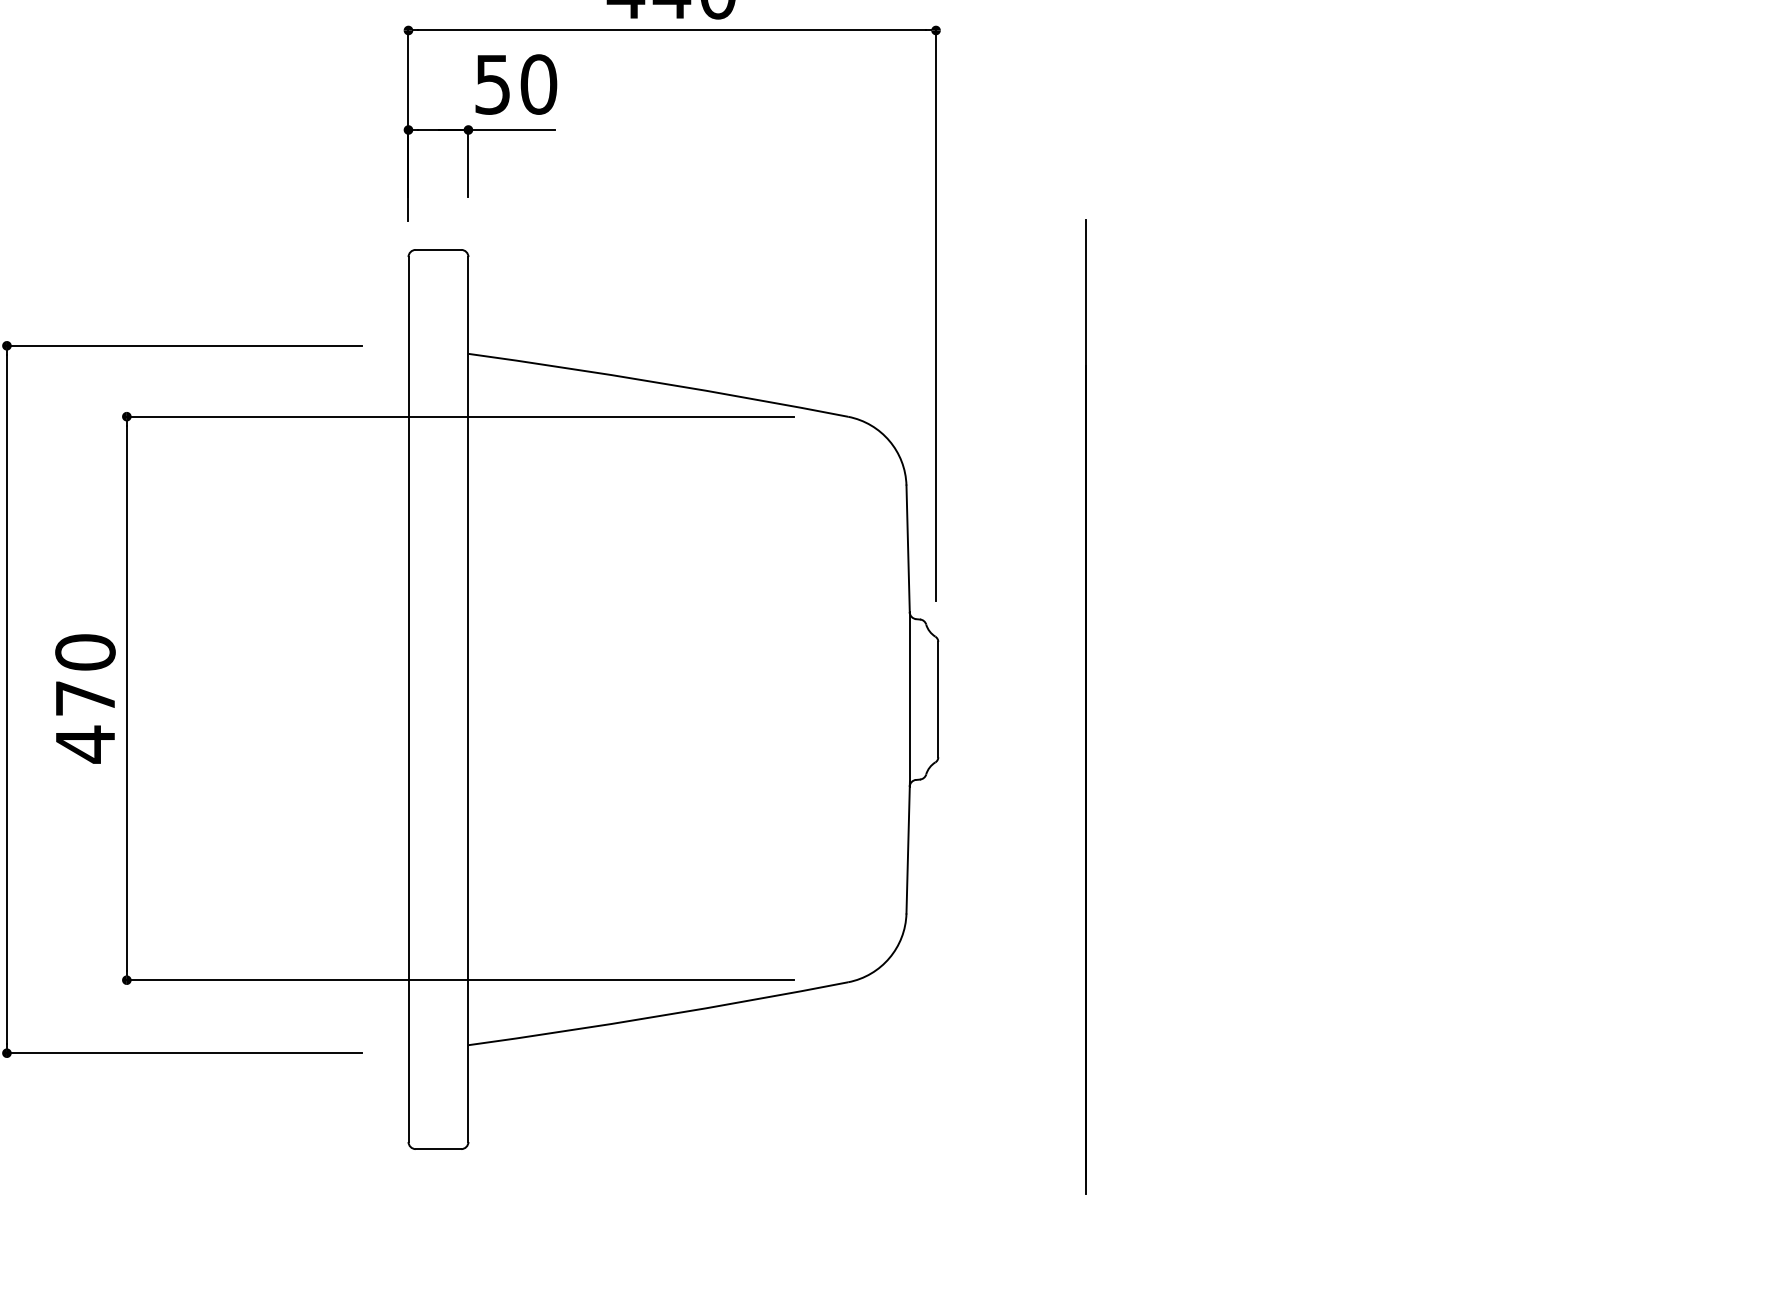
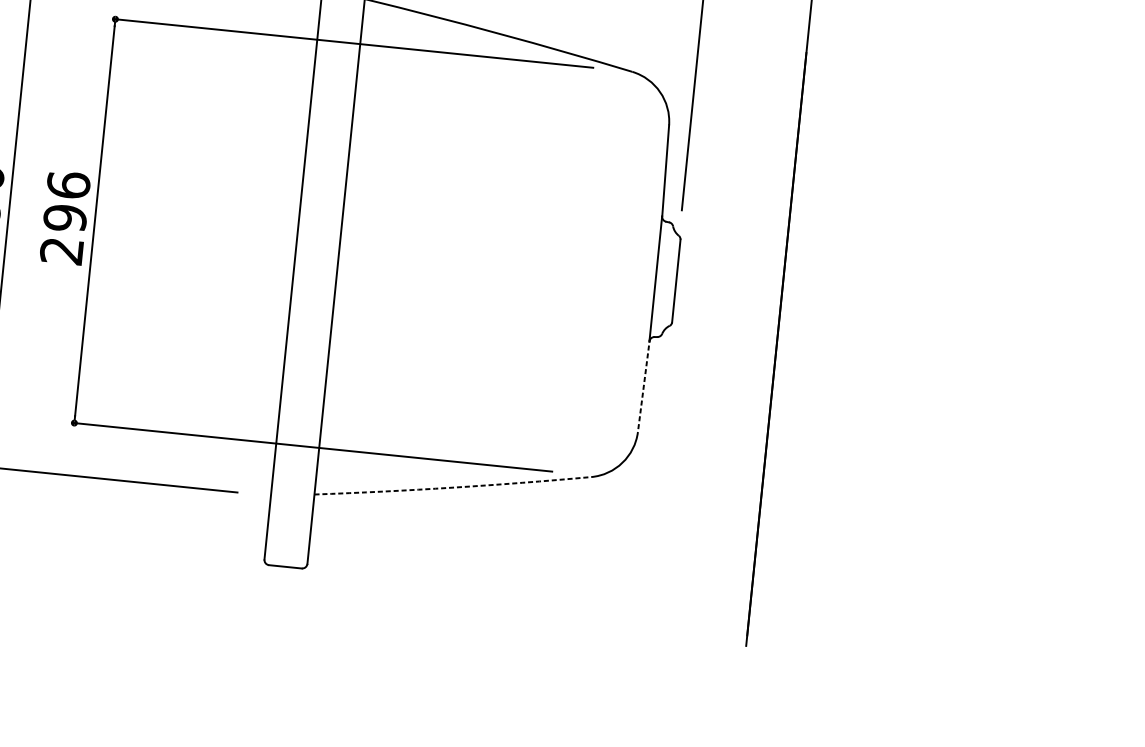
text: (85, 698) -> (65, 218), 470 -> 296
line: (908, 848) -> (644, 385), solid -> dashed
arc: (658, 1016) -> (452, 487), solid -> dashed

